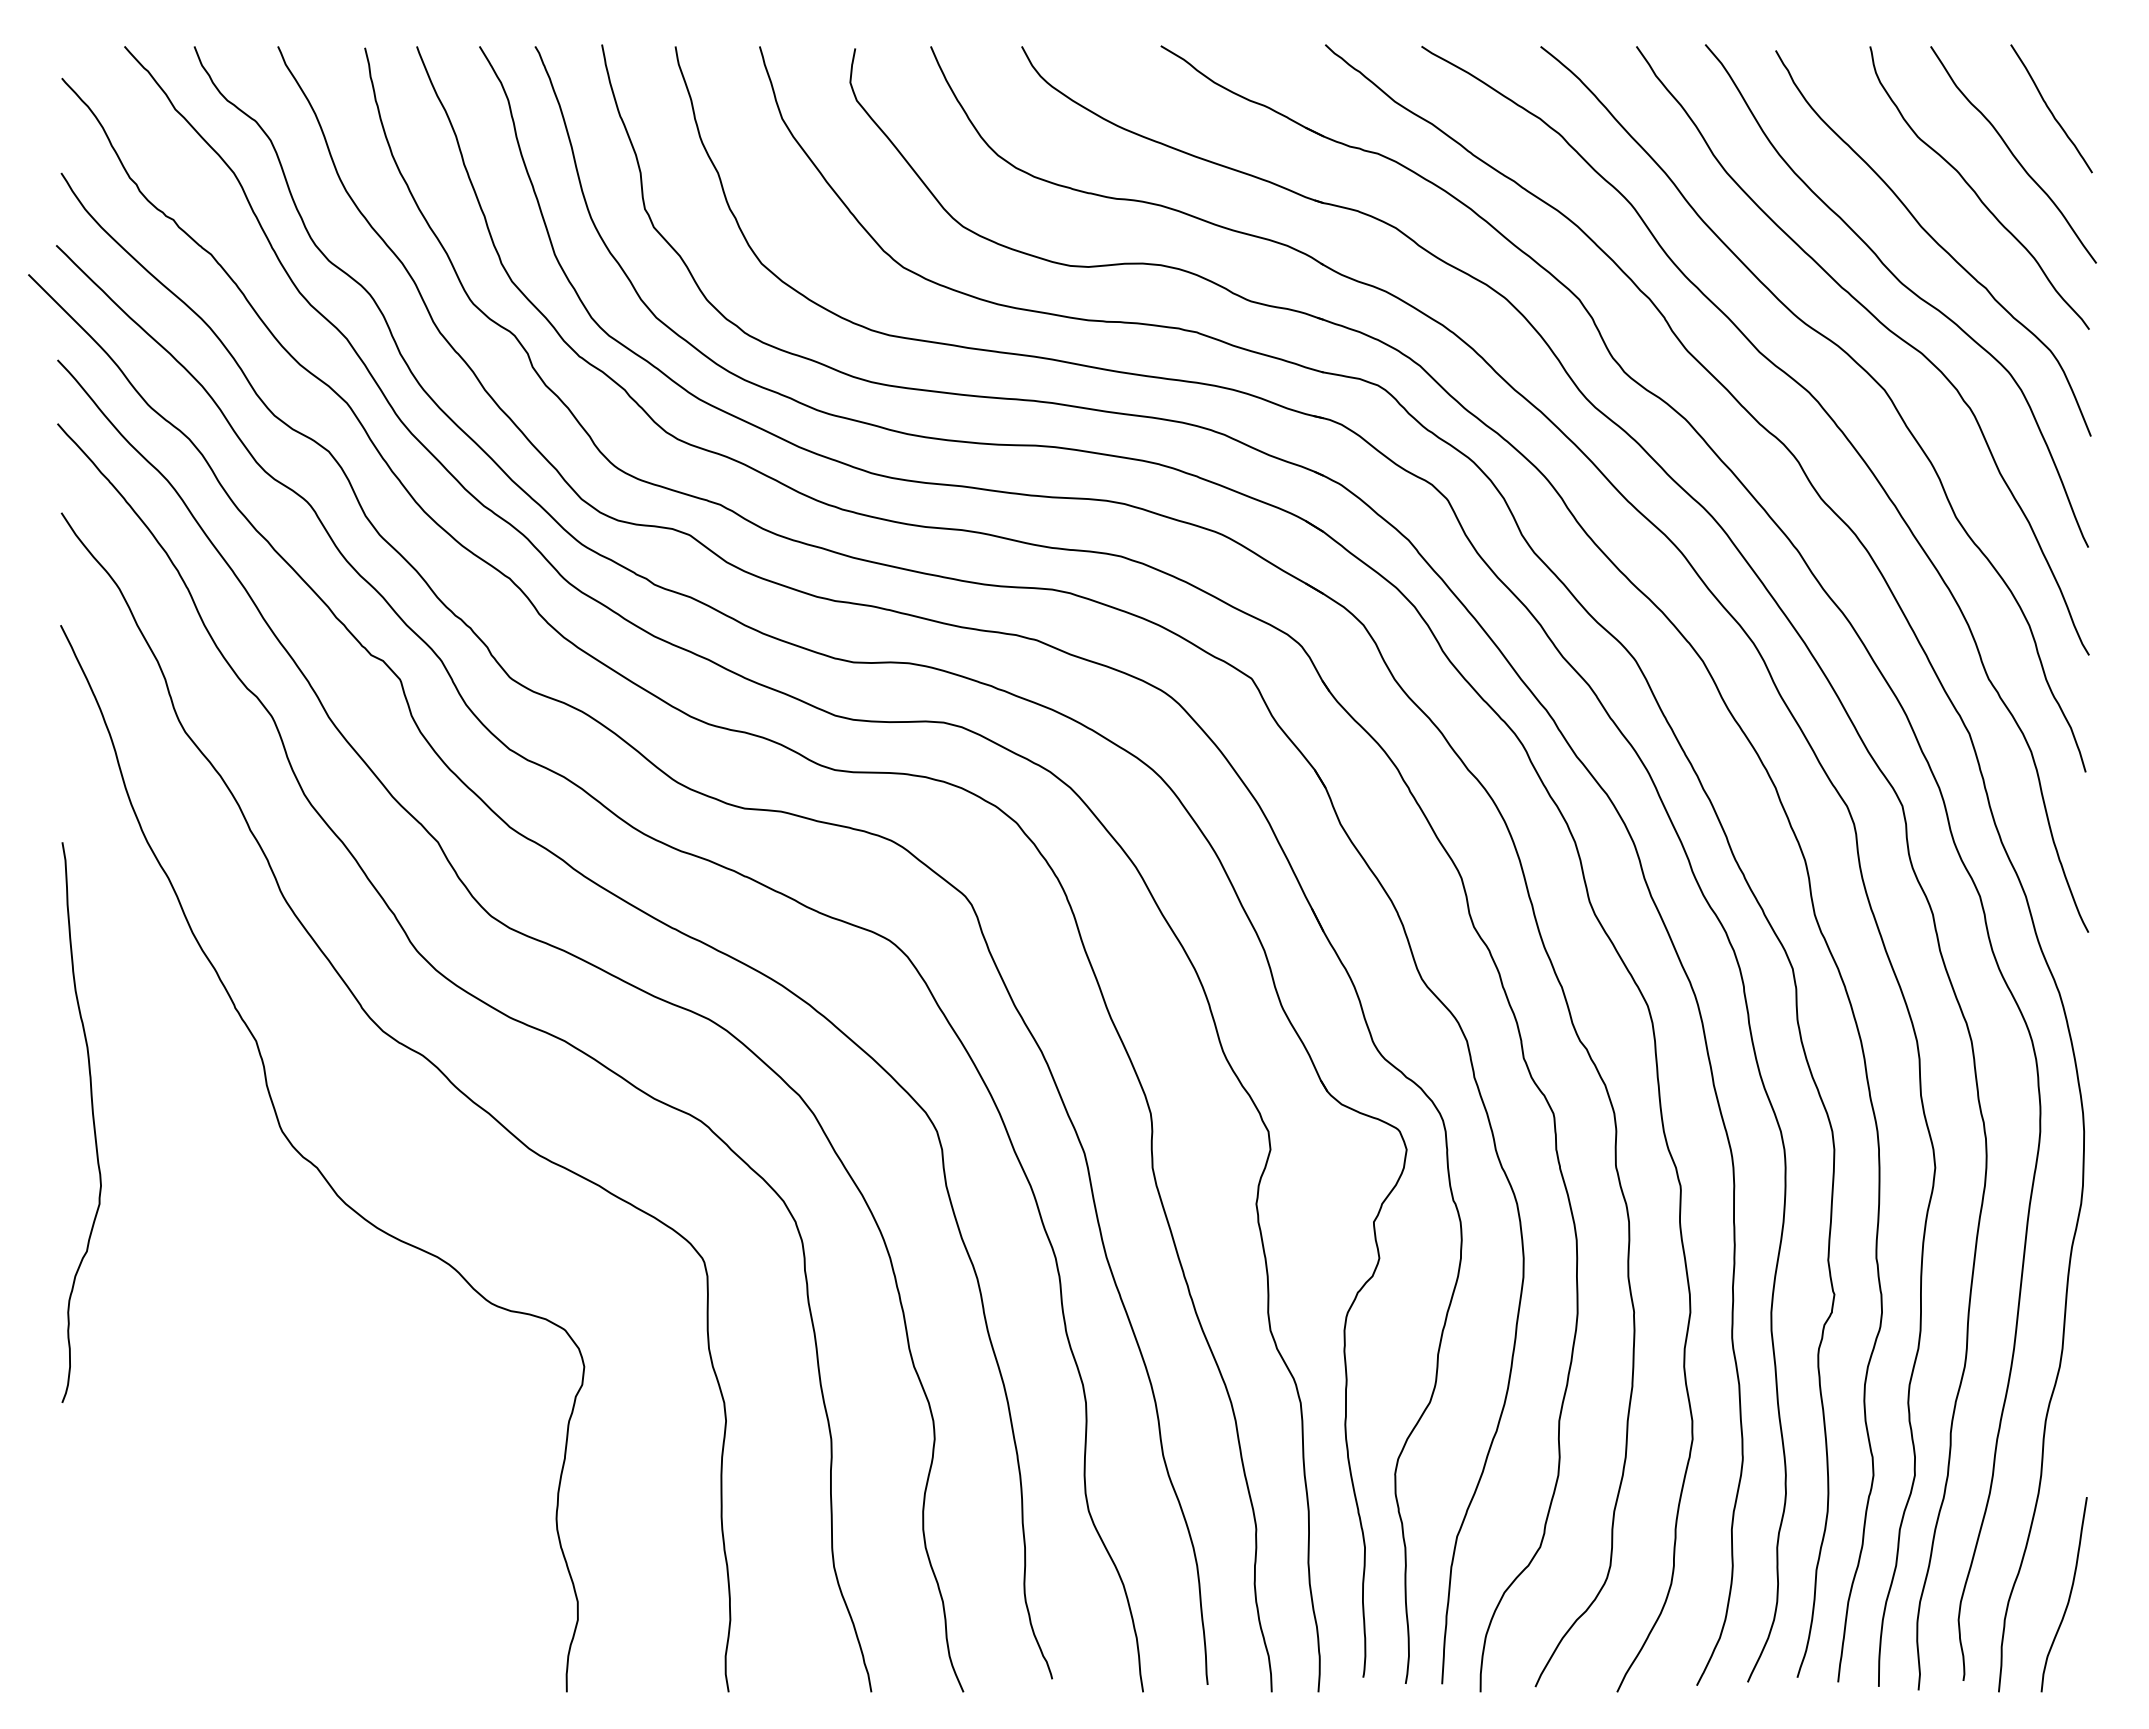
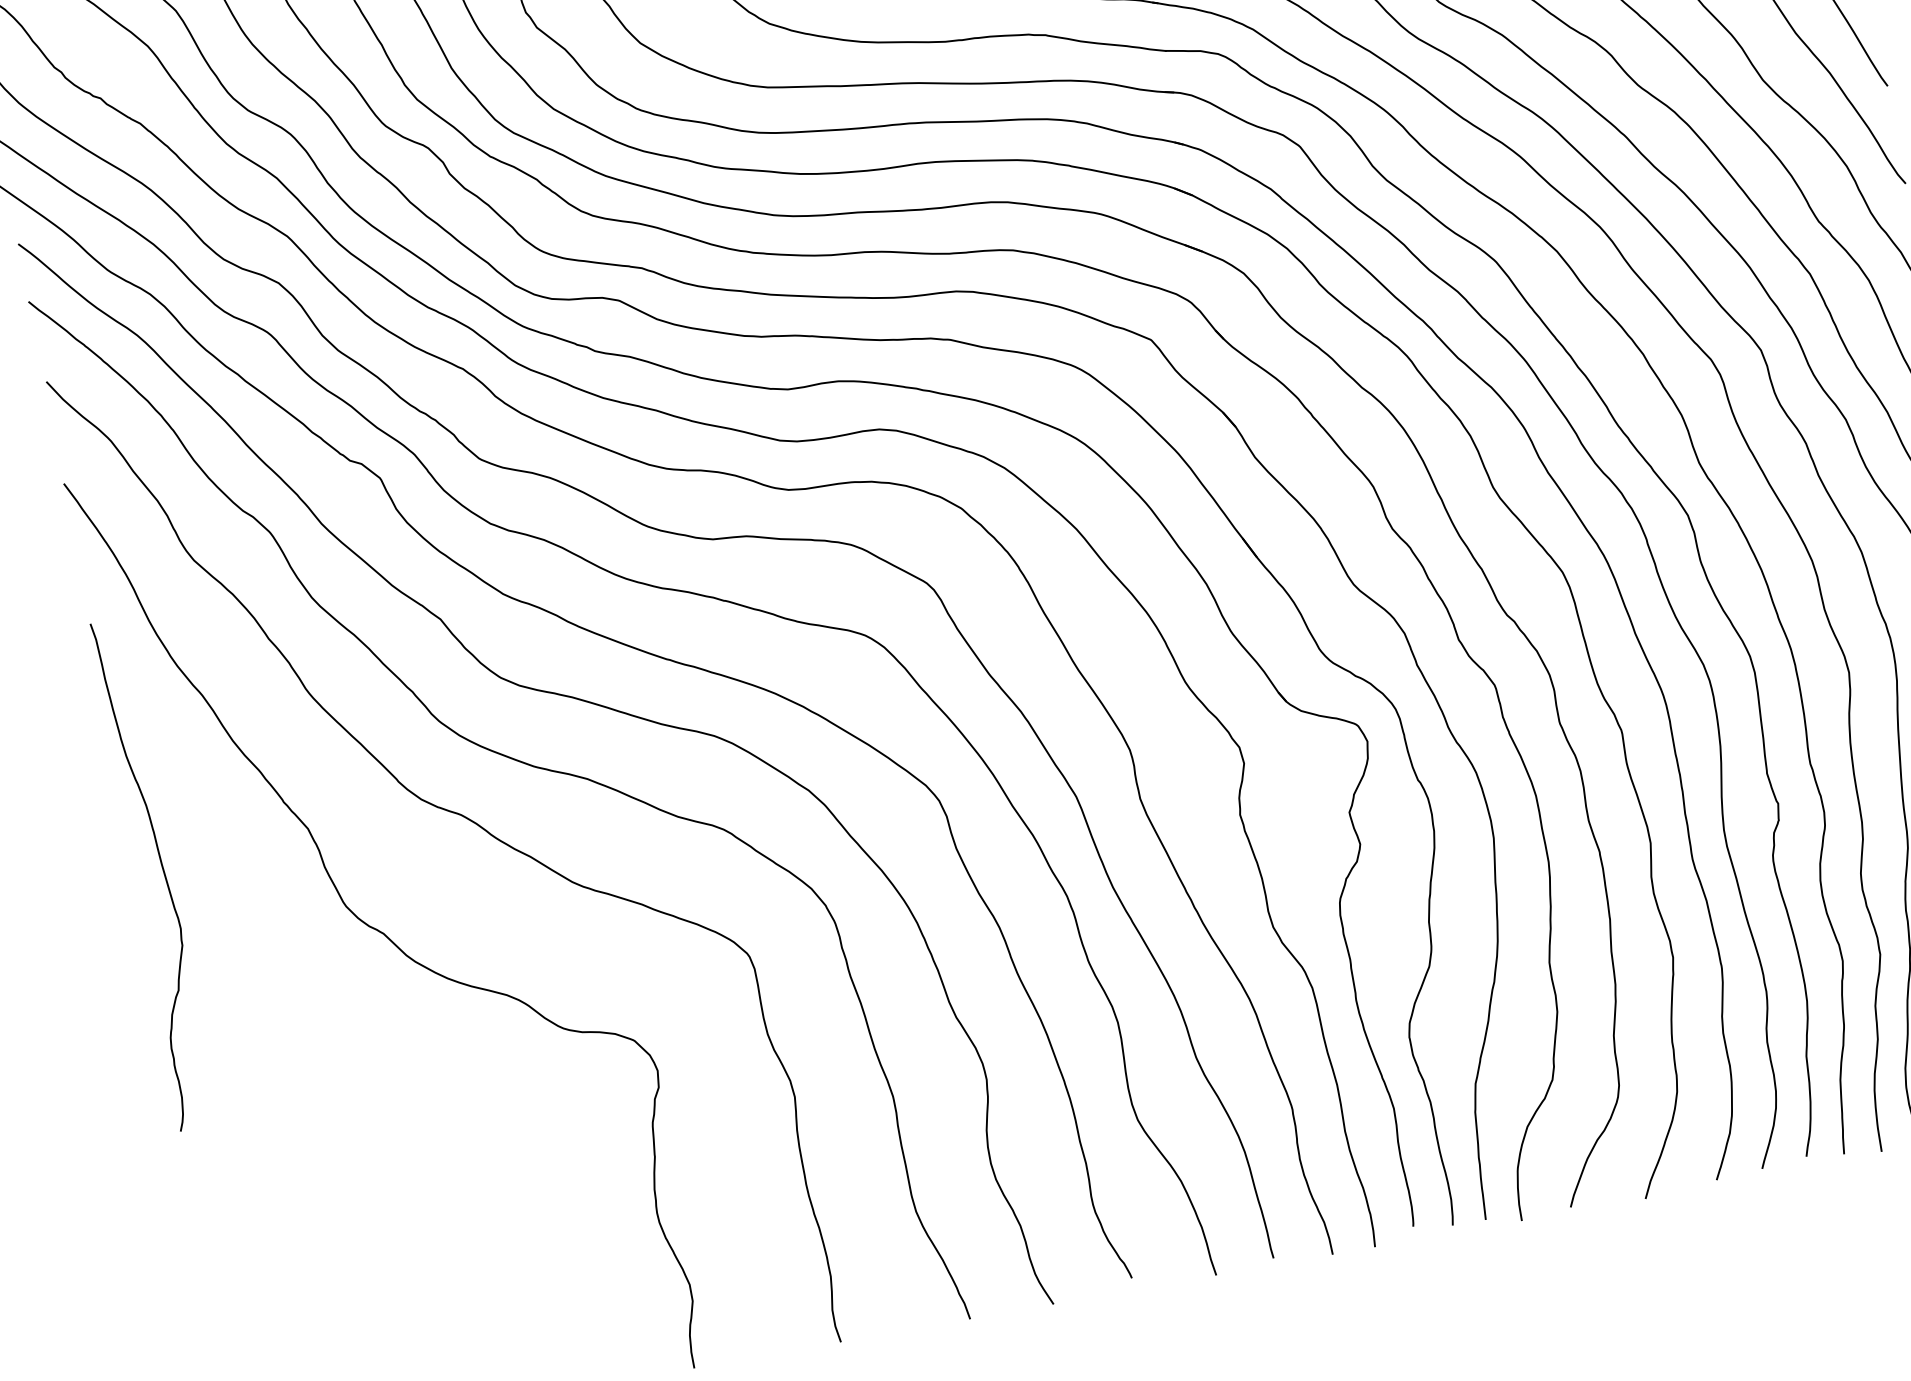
curve: (92, 1121) -> (162, 871), moved

